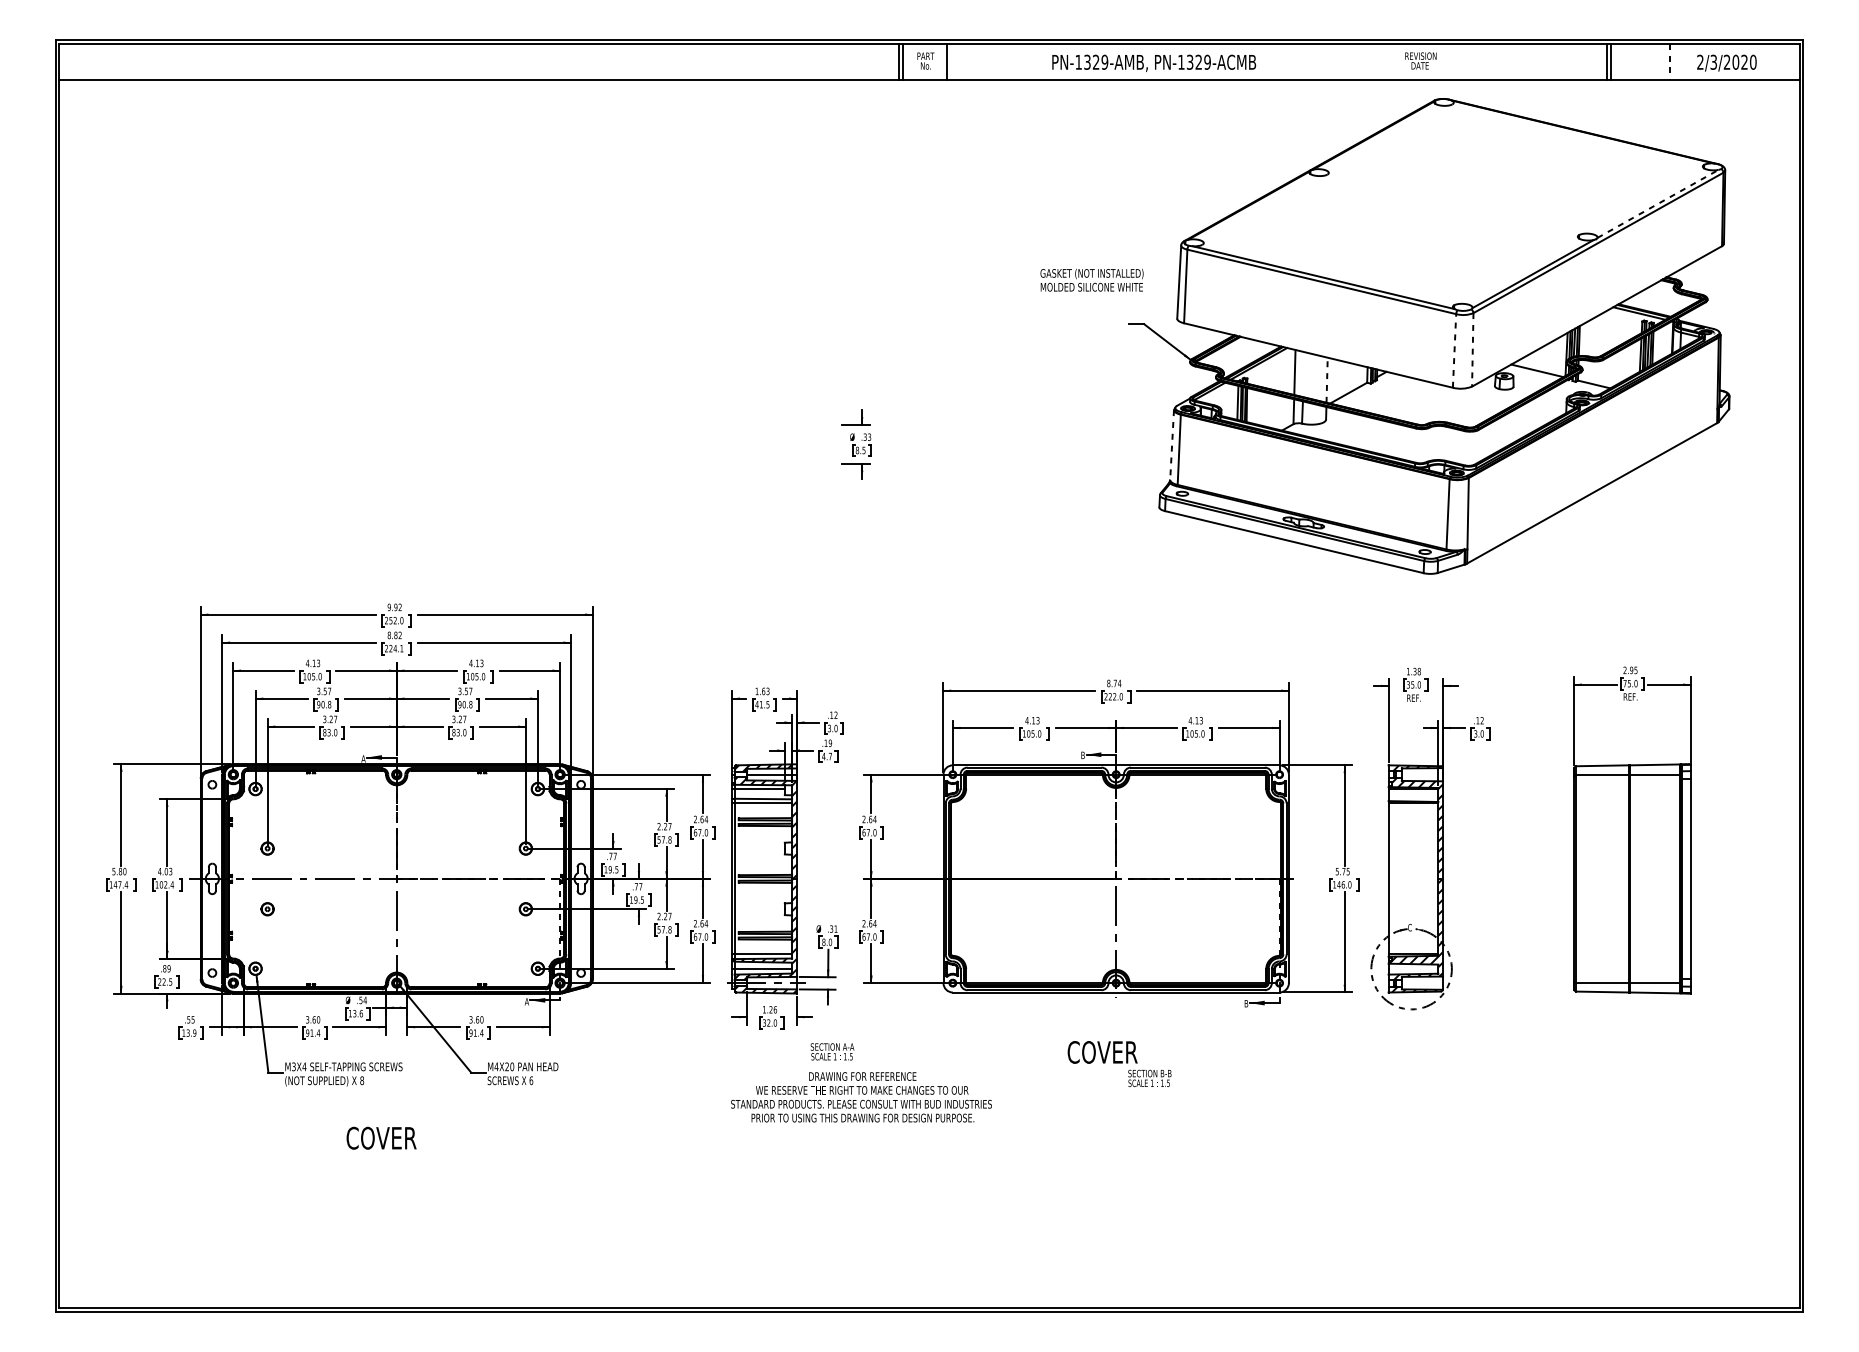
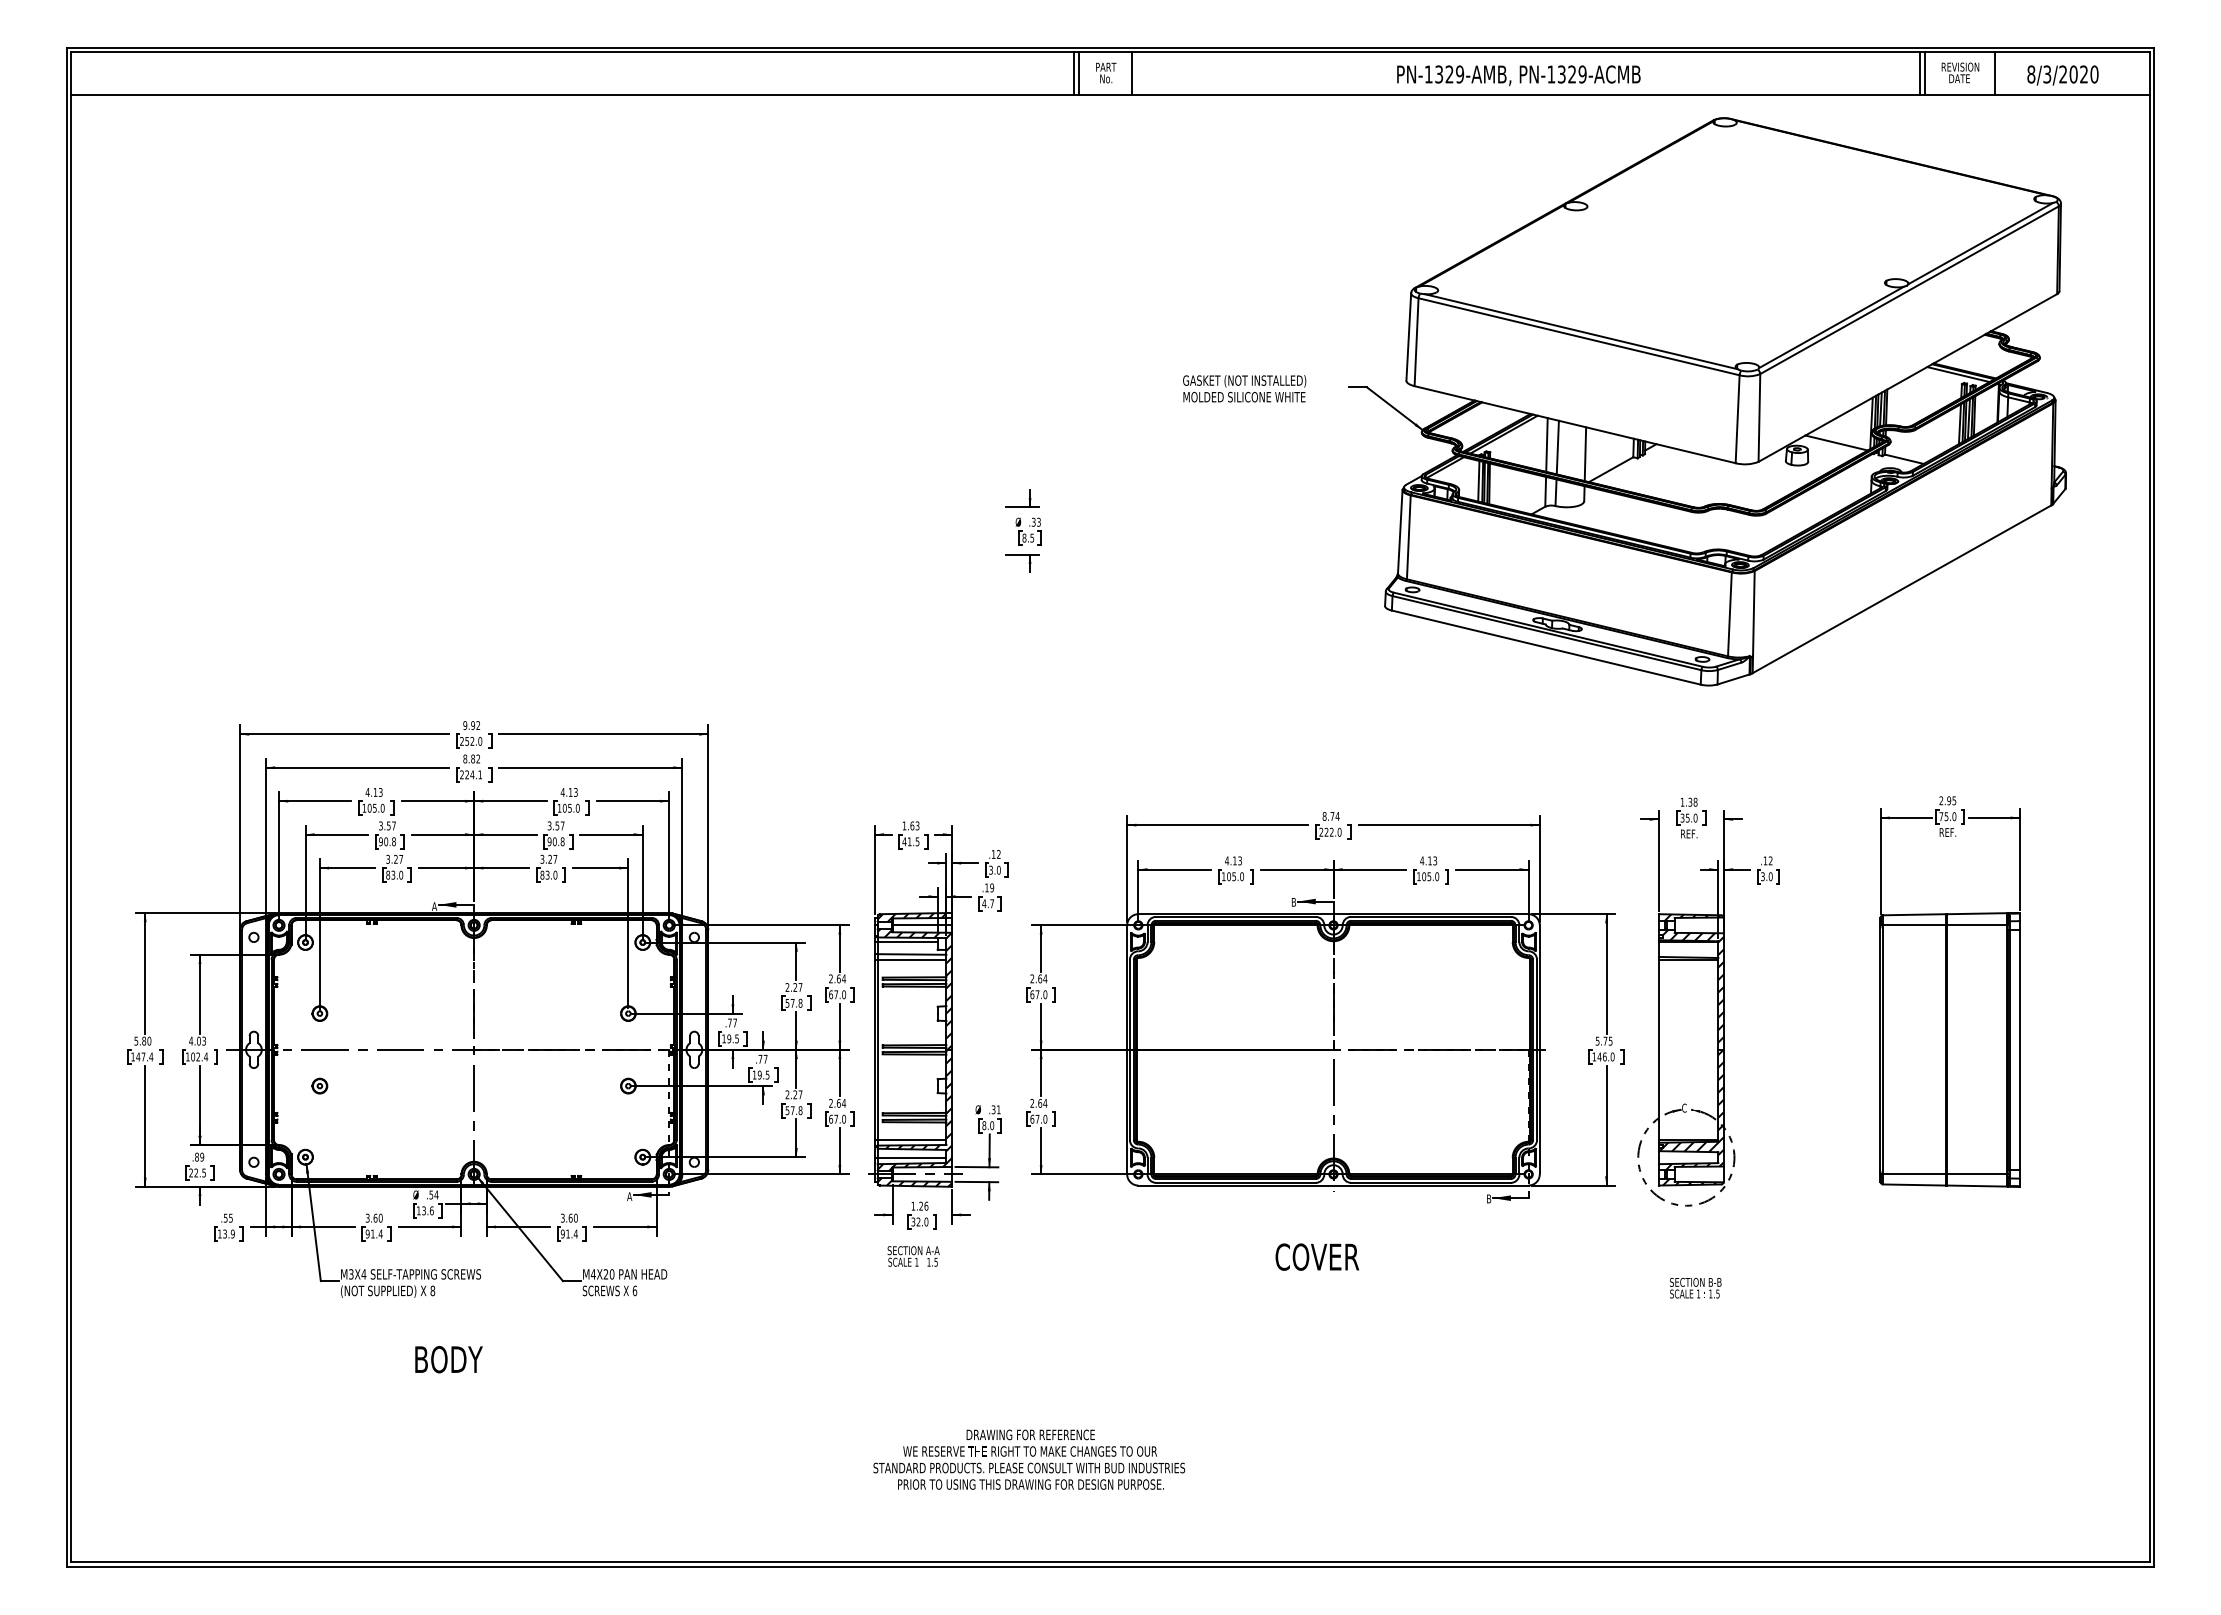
text: (1420, 60) -> (1960, 72), moved
line: (1670, 61) -> (1995, 73), dashed -> solid
text: (1700, 62) -> (2031, 74), 2/3/2020 -> 8/3/2020
text: (1153, 63) -> (1518, 75), moved
line: (1657, 203) -> (1980, 243), dashed -> solid
text: (1091, 280) -> (1244, 388), moved
line: (1472, 349) -> (1759, 417), dashed -> solid
line: (1454, 351) -> (1737, 419), dashed -> solid
line: (1303, 374) -> (1557, 447), added
line: (1327, 380) -> (1585, 454), dashed -> solid
line: (1172, 444) -> (1400, 531), dashed -> solid
text: (832, 1051) -> (913, 1256), moved
text: (1149, 1078) -> (1695, 1288), moved
text: (861, 1097) -> (1029, 1459), moved
text: (381, 1138) -> (455, 1359), COVER -> BODY

